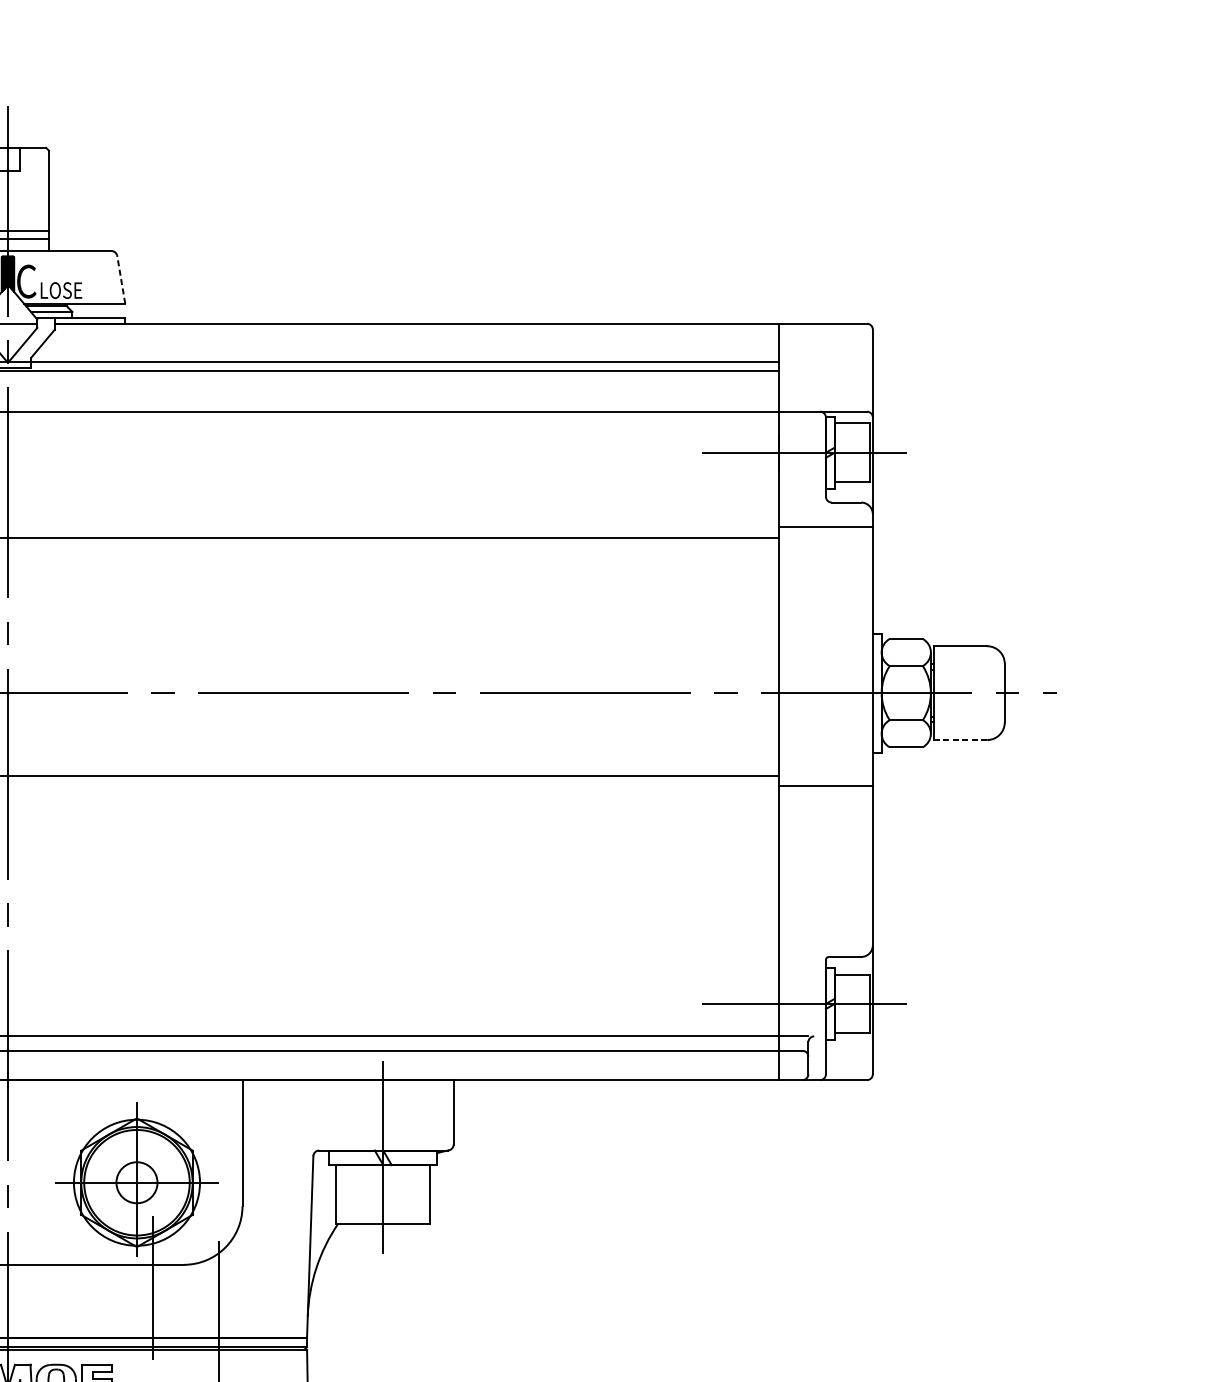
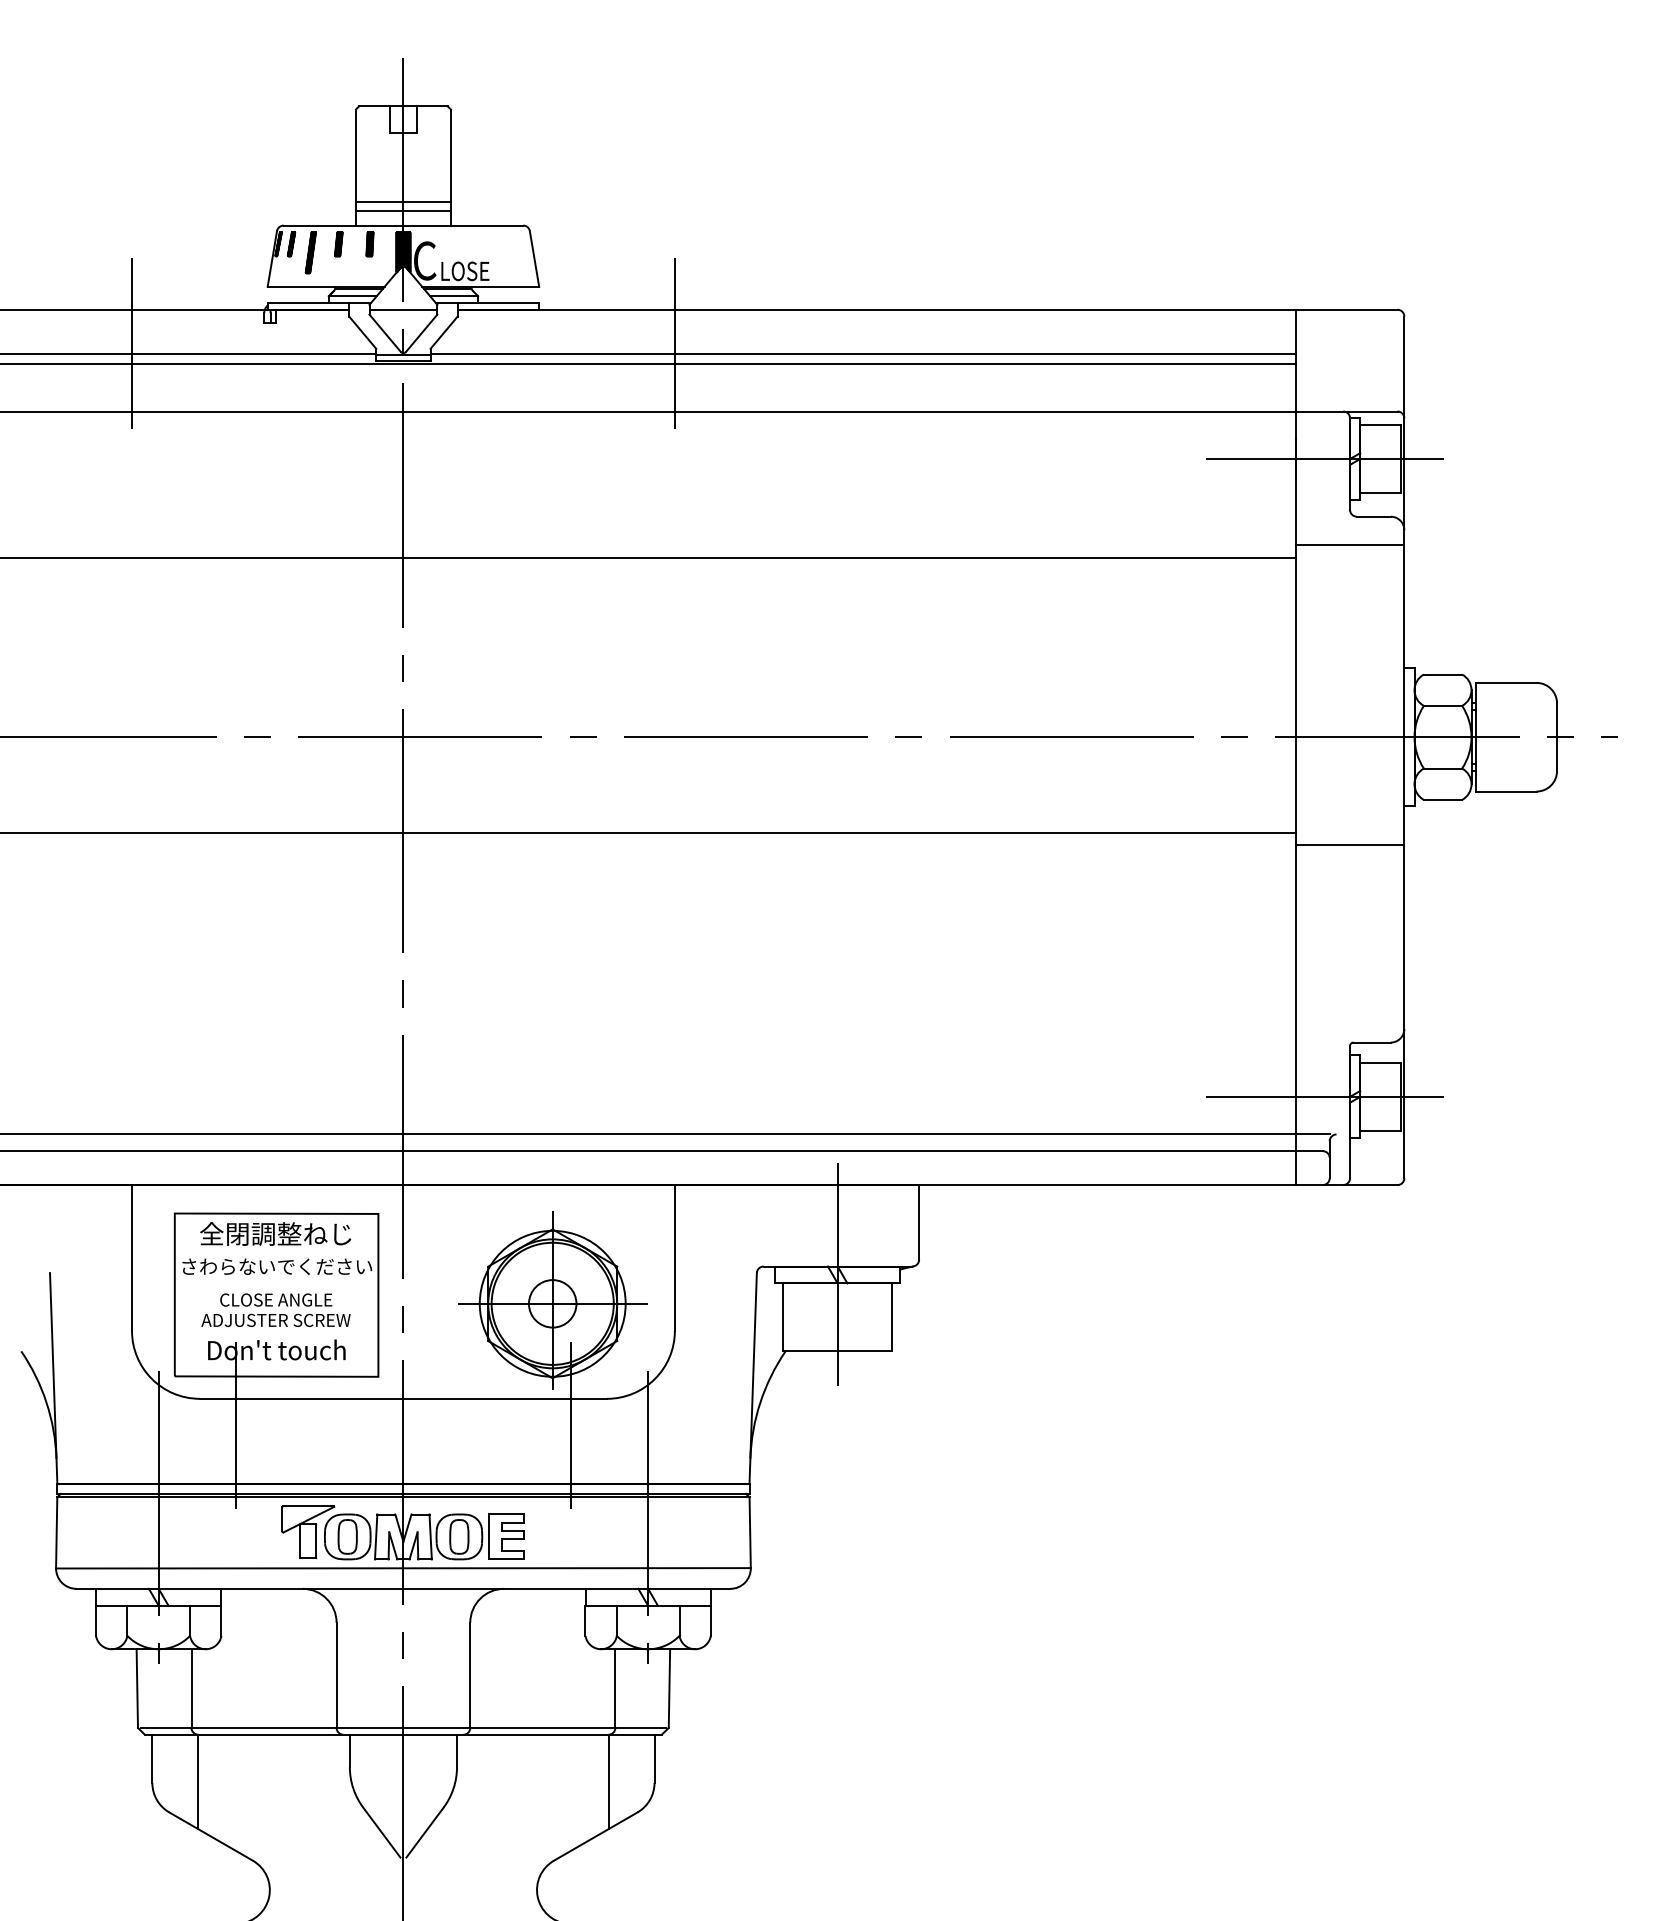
line: (121, 279) -> (534, 258), dashed -> solid
line: (242, 352) -> (674, 343), added
line: (961, 740) -> (1506, 791), dashed -> solid

